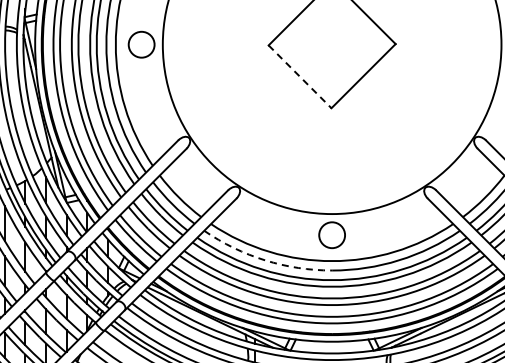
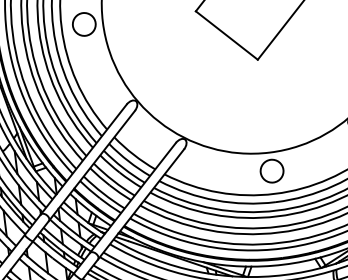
line: (300, 77) -> (227, 36), dashed -> solid
arc: (265, 260) -> (216, 200), dashed -> solid

